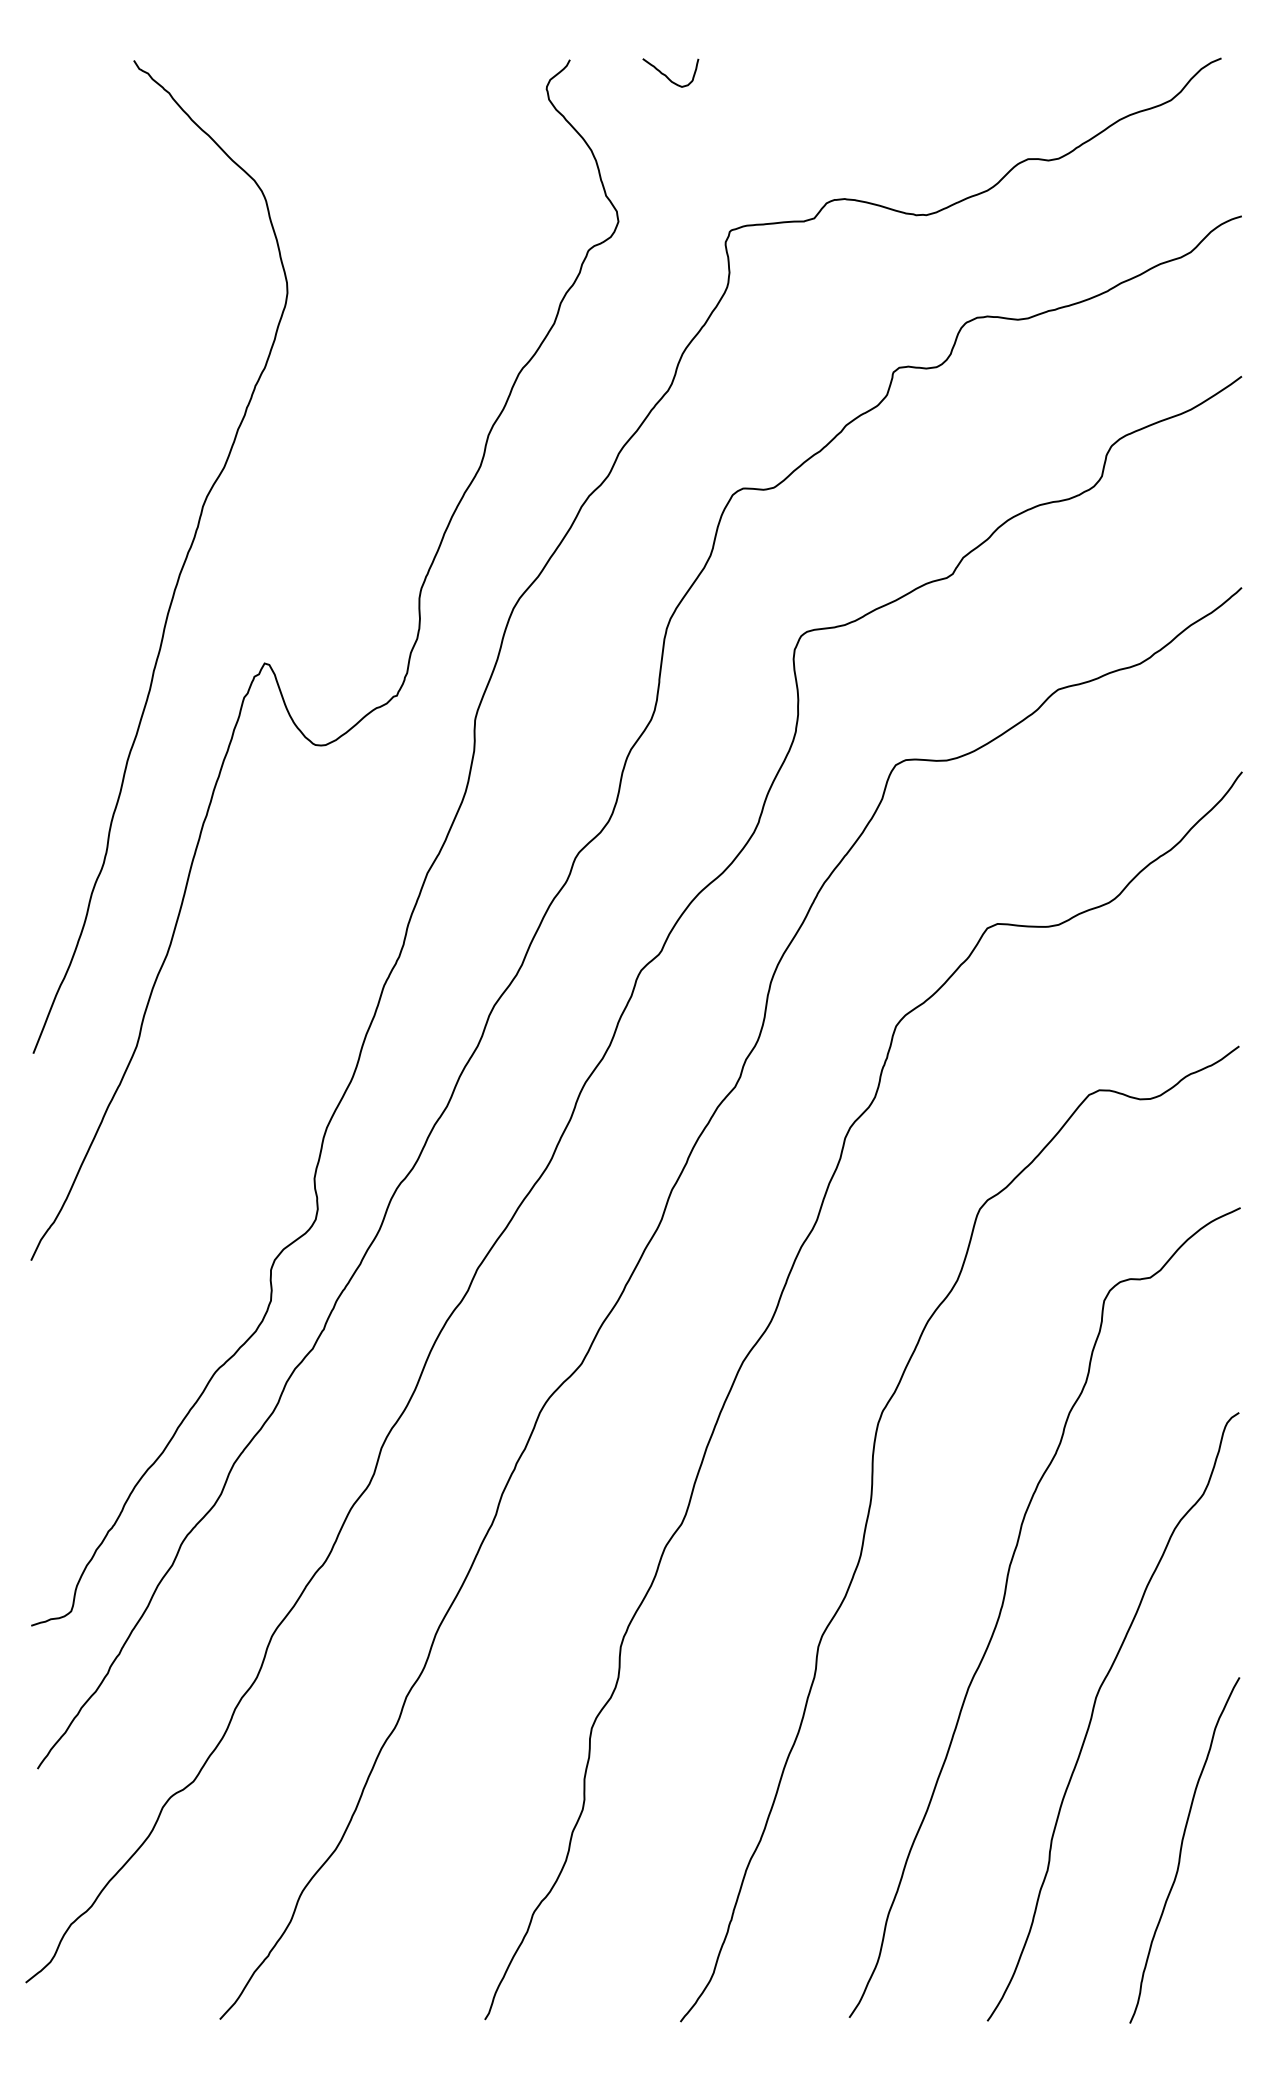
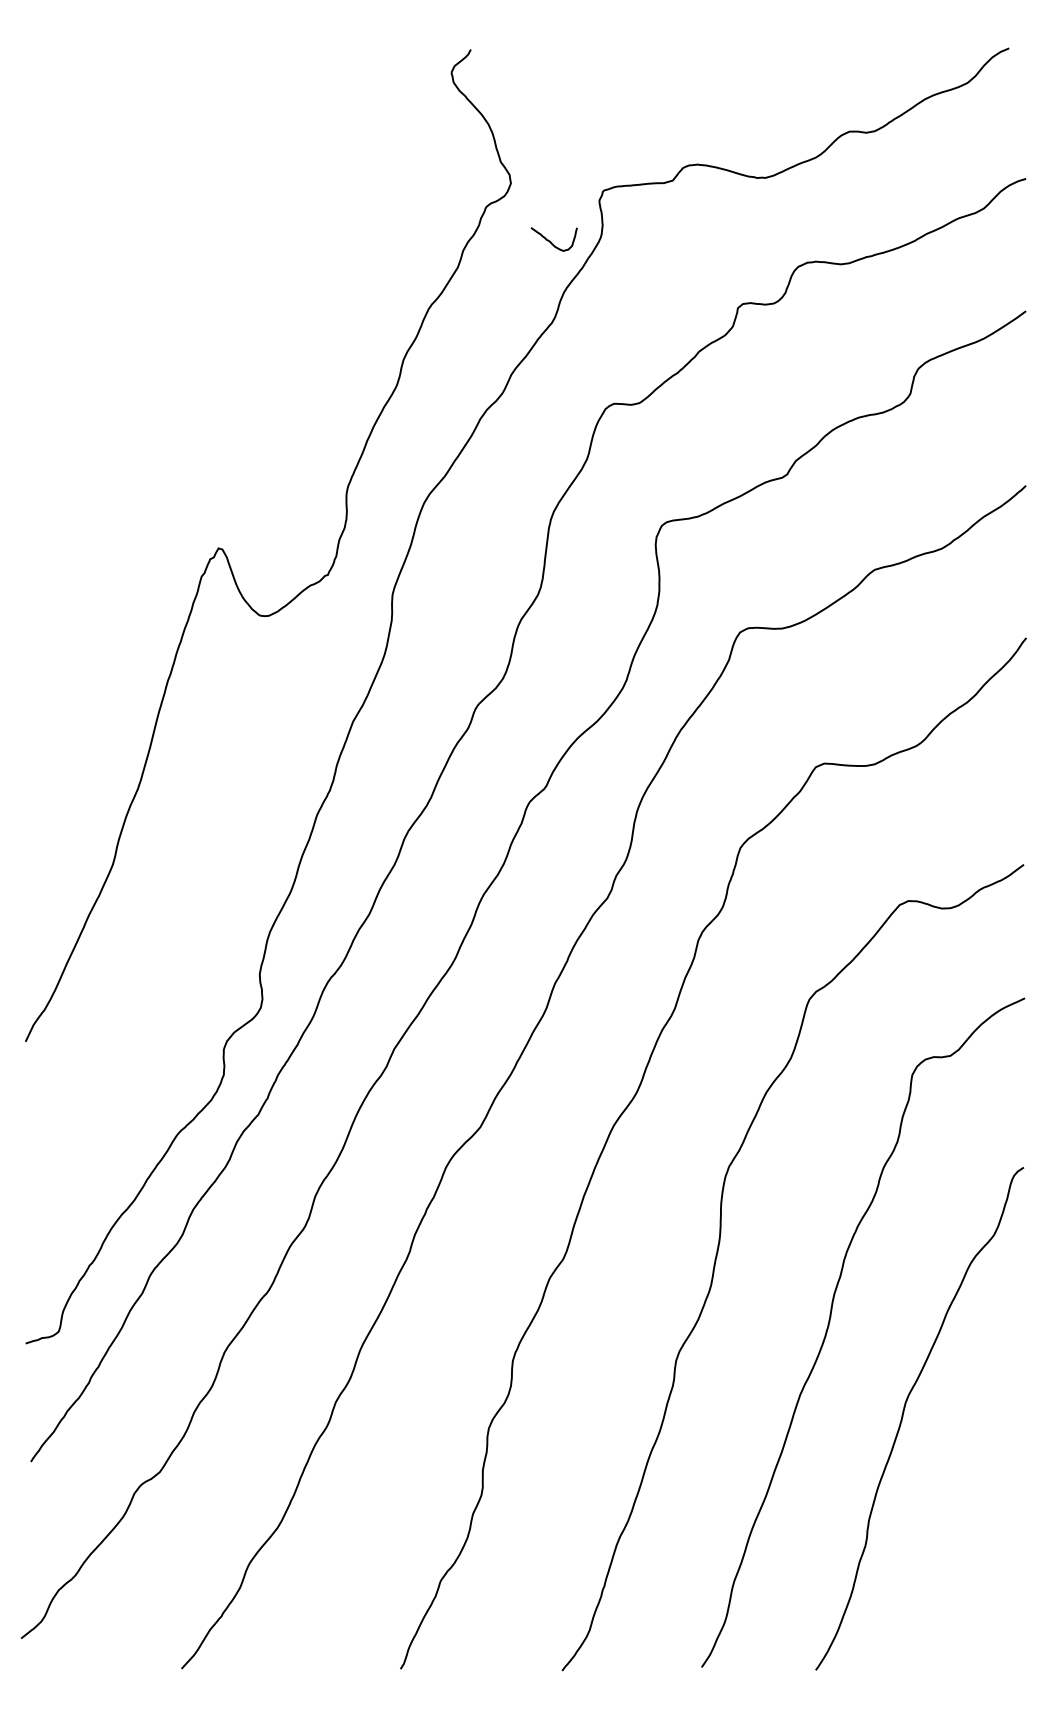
curve: (667, 75) -> (551, 241), moved
curve: (182, 564) -> (150, 466), removed
curve: (1181, 1850) -> (976, 1529), removed

